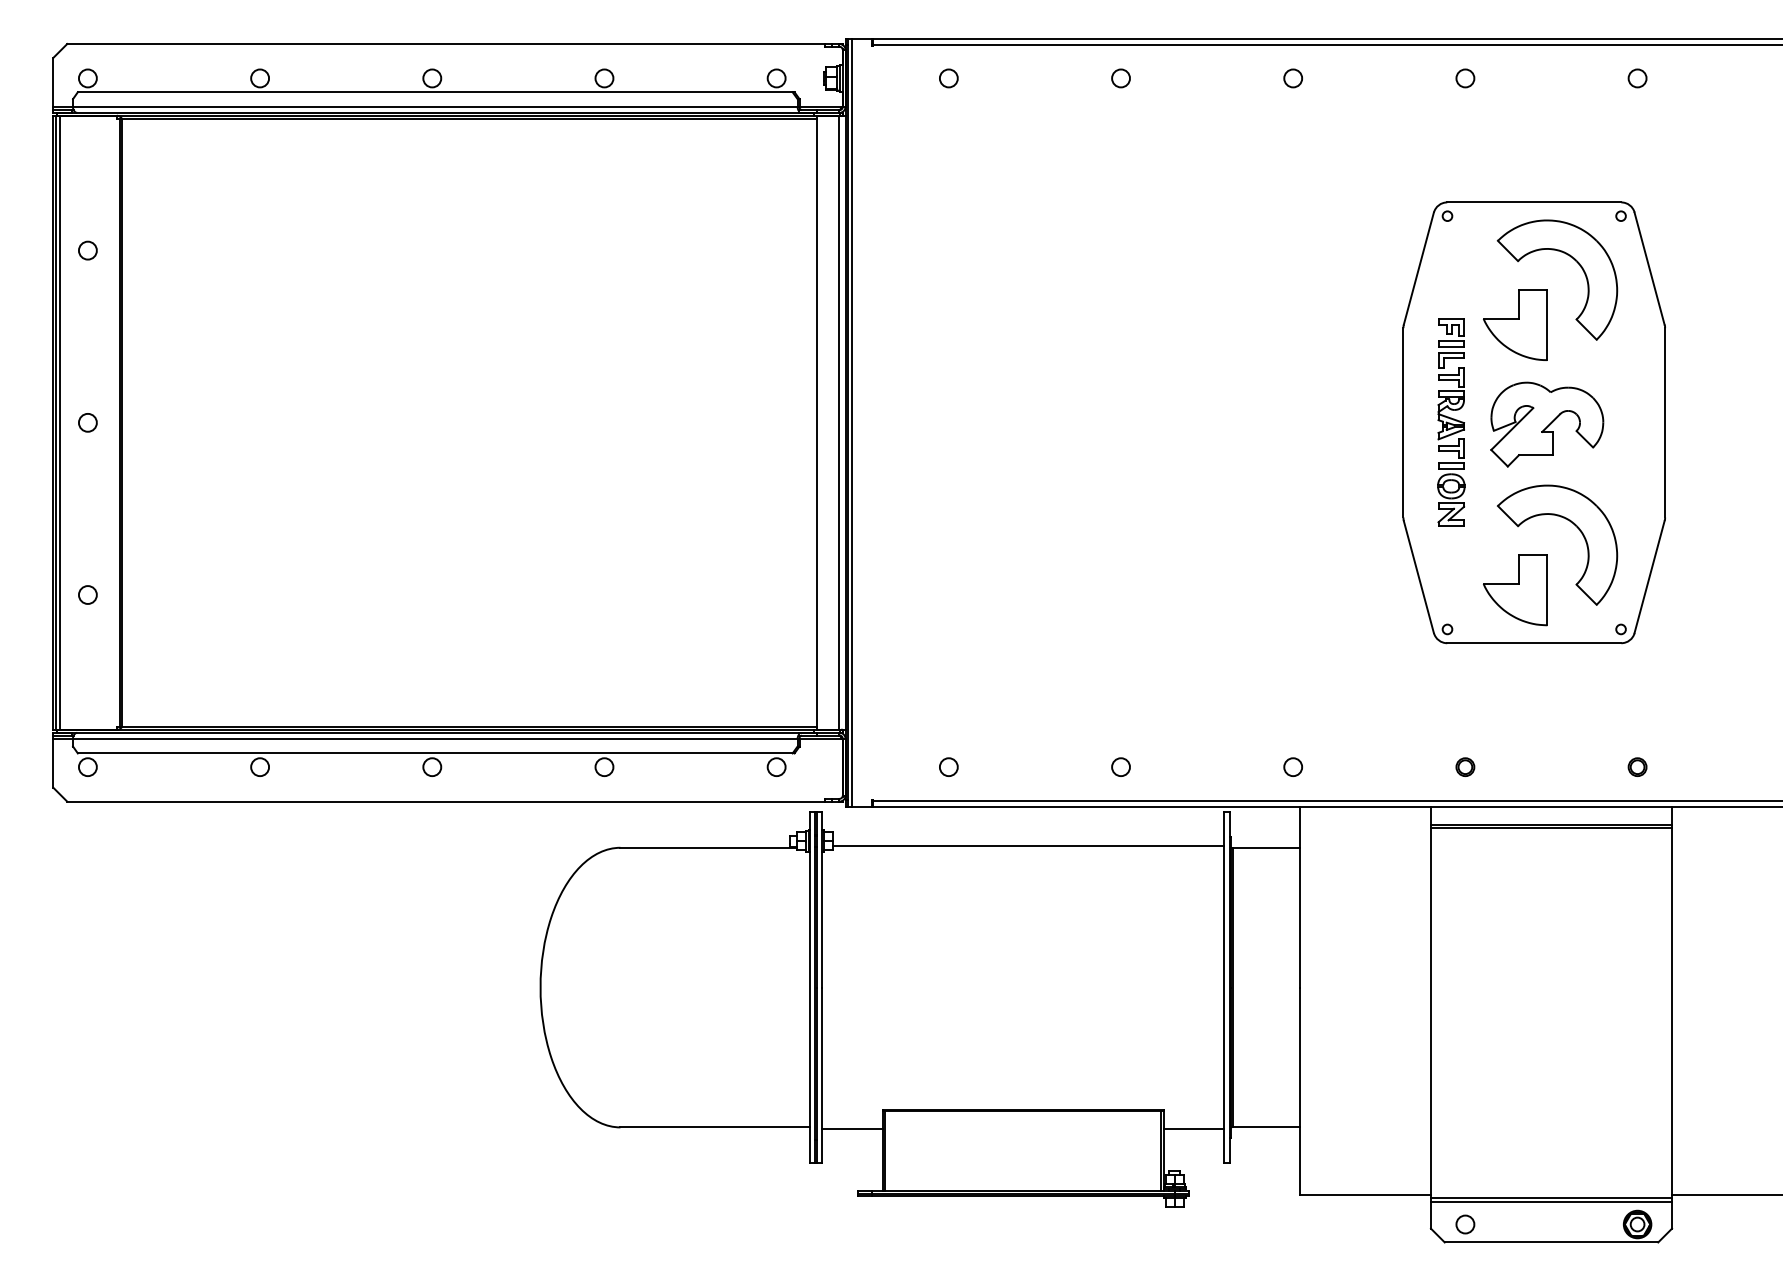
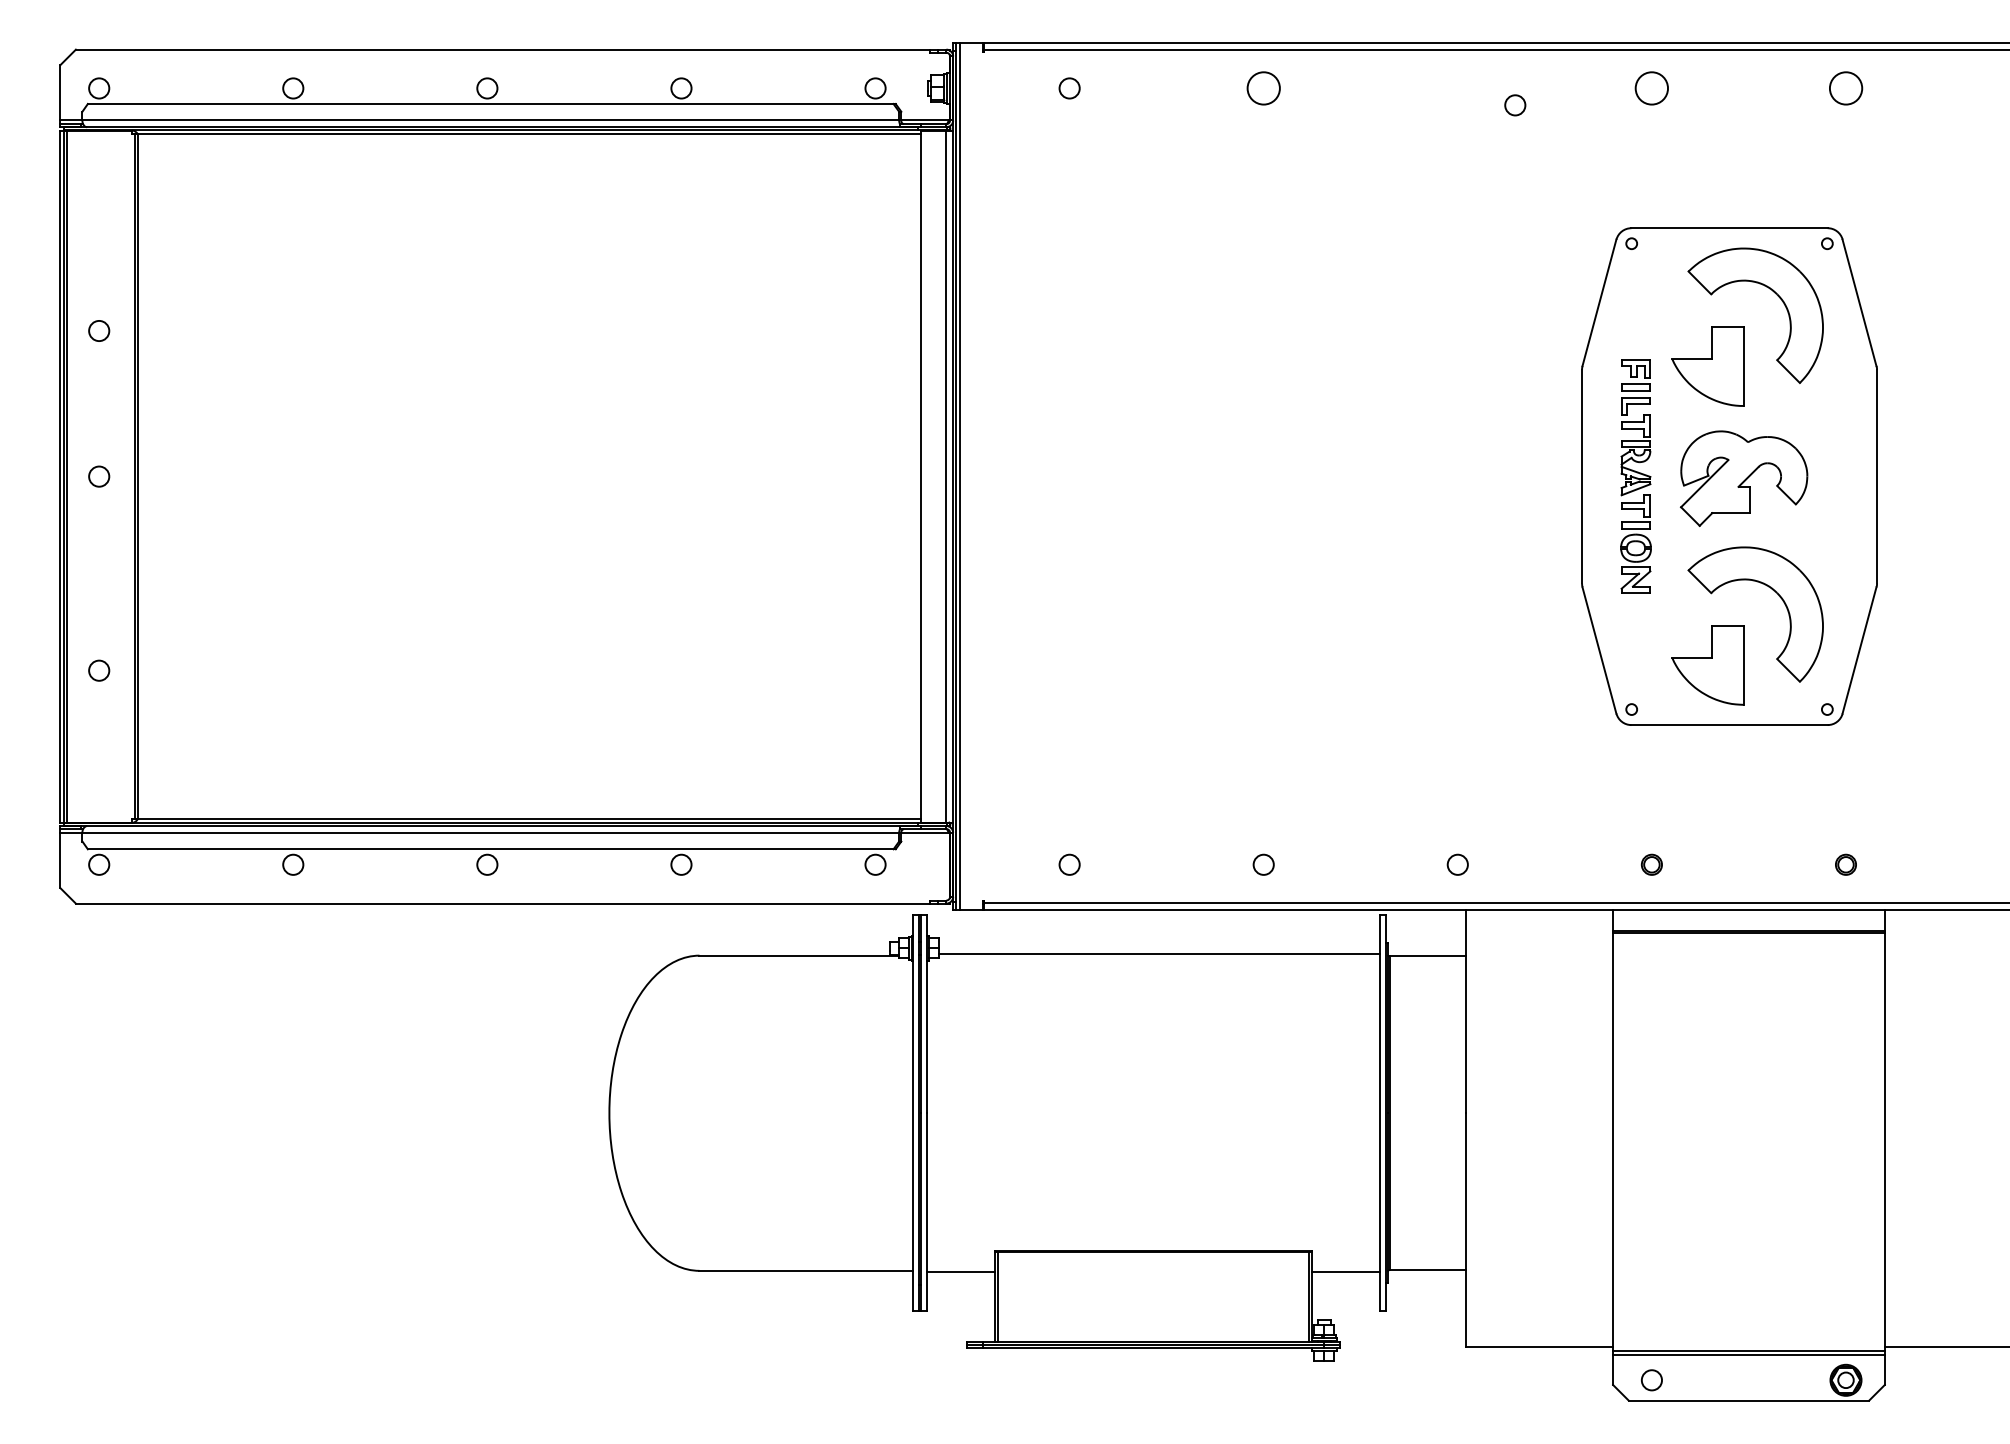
circle: (1120, 78) -> (1263, 88), size x1.6
circle: (1292, 78) -> (1514, 105), moved
circle: (1465, 78) -> (1652, 88), size x1.6
circle: (1637, 78) -> (1845, 88), size x1.6
circle: (87, 250) -> (98, 330), moved

